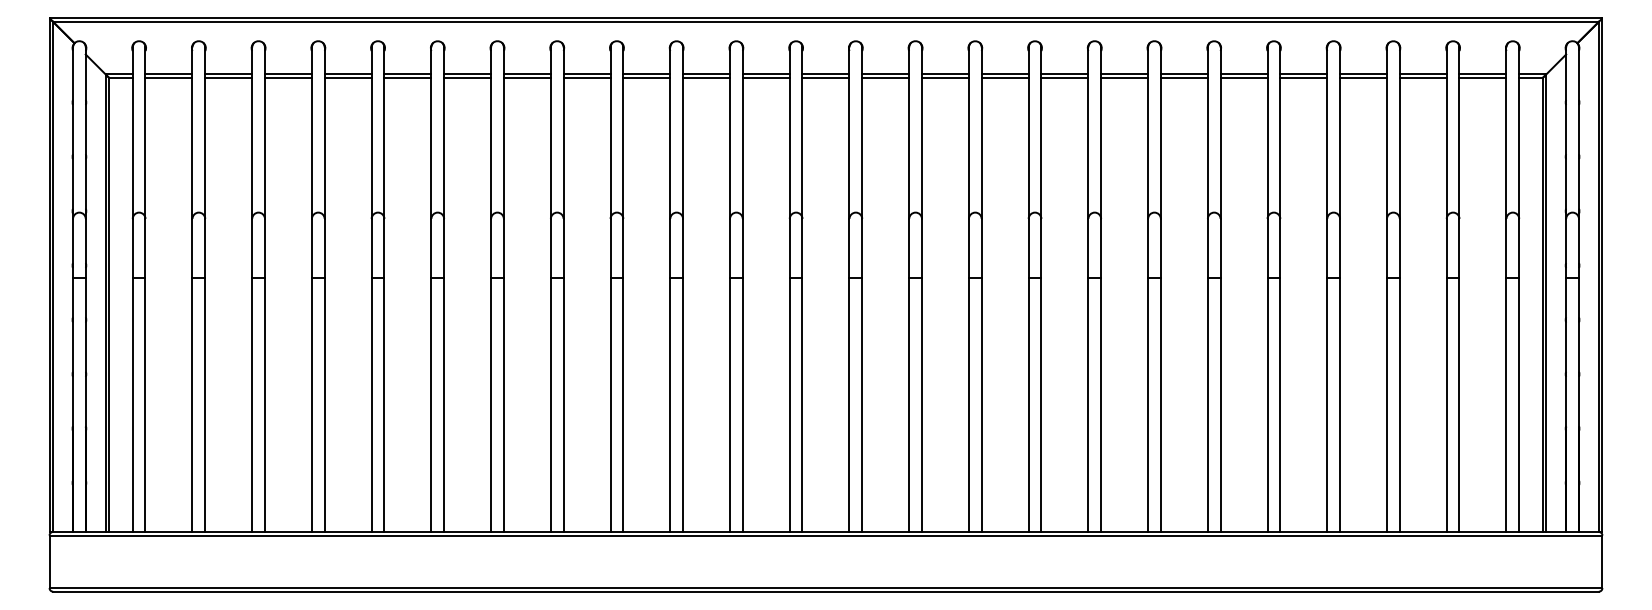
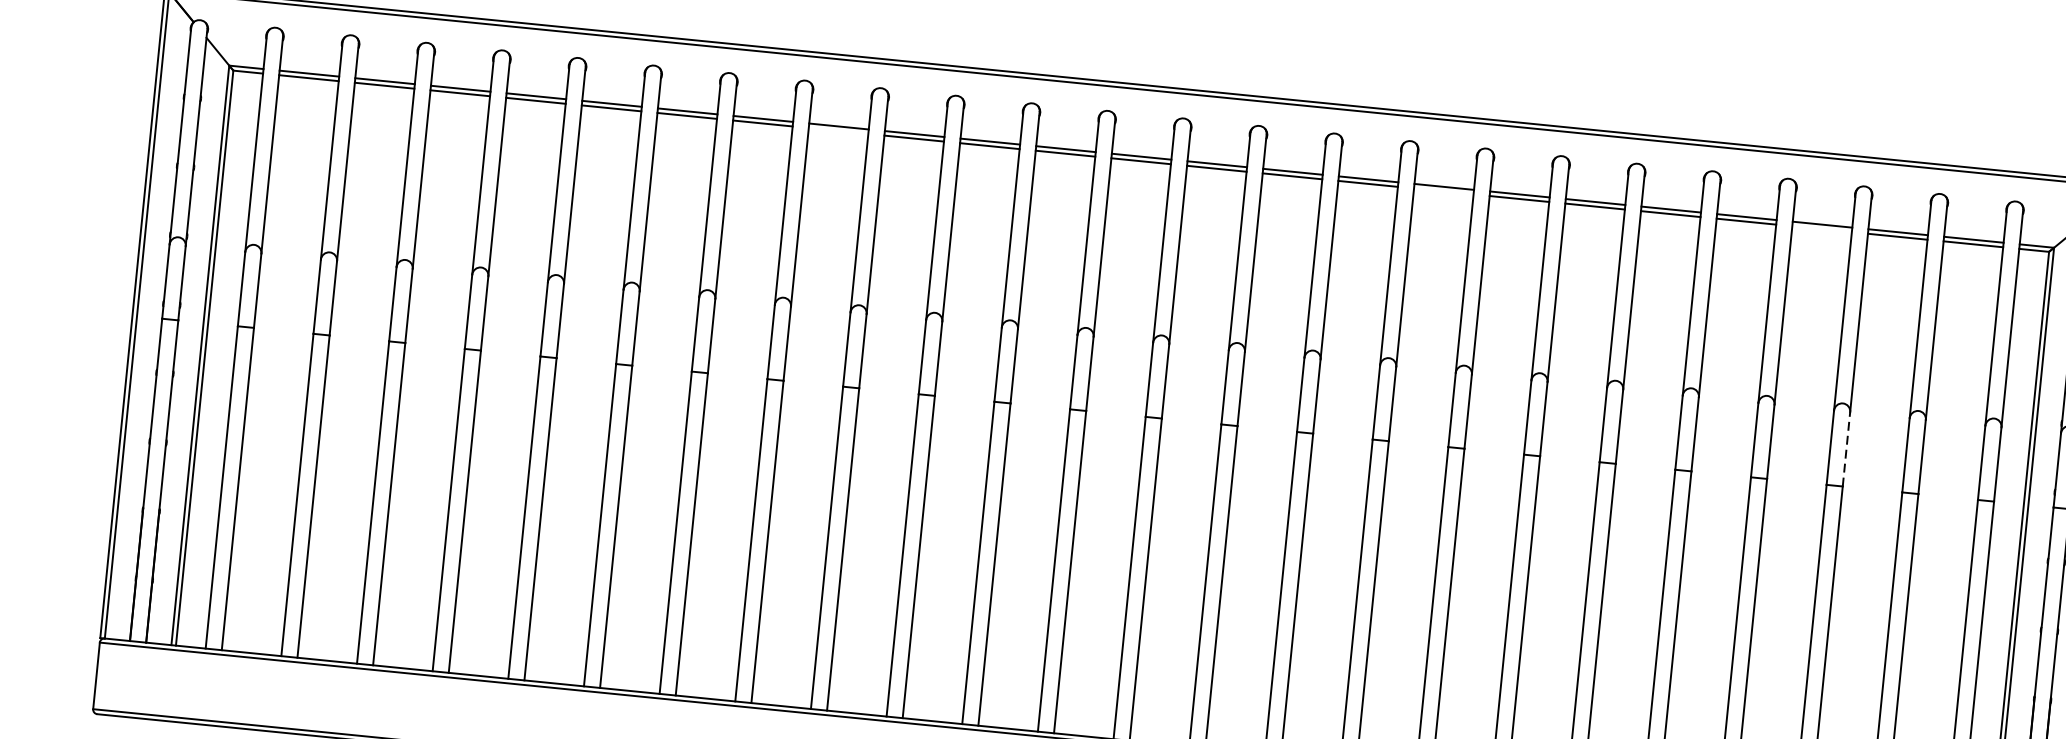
line: (586, 78) -> (837, 131), removed
line: (1064, 78) -> (1443, 191), removed
line: (1363, 78) -> (1822, 229), removed
line: (1399, 247) -> (1846, 448), solid -> dashed

